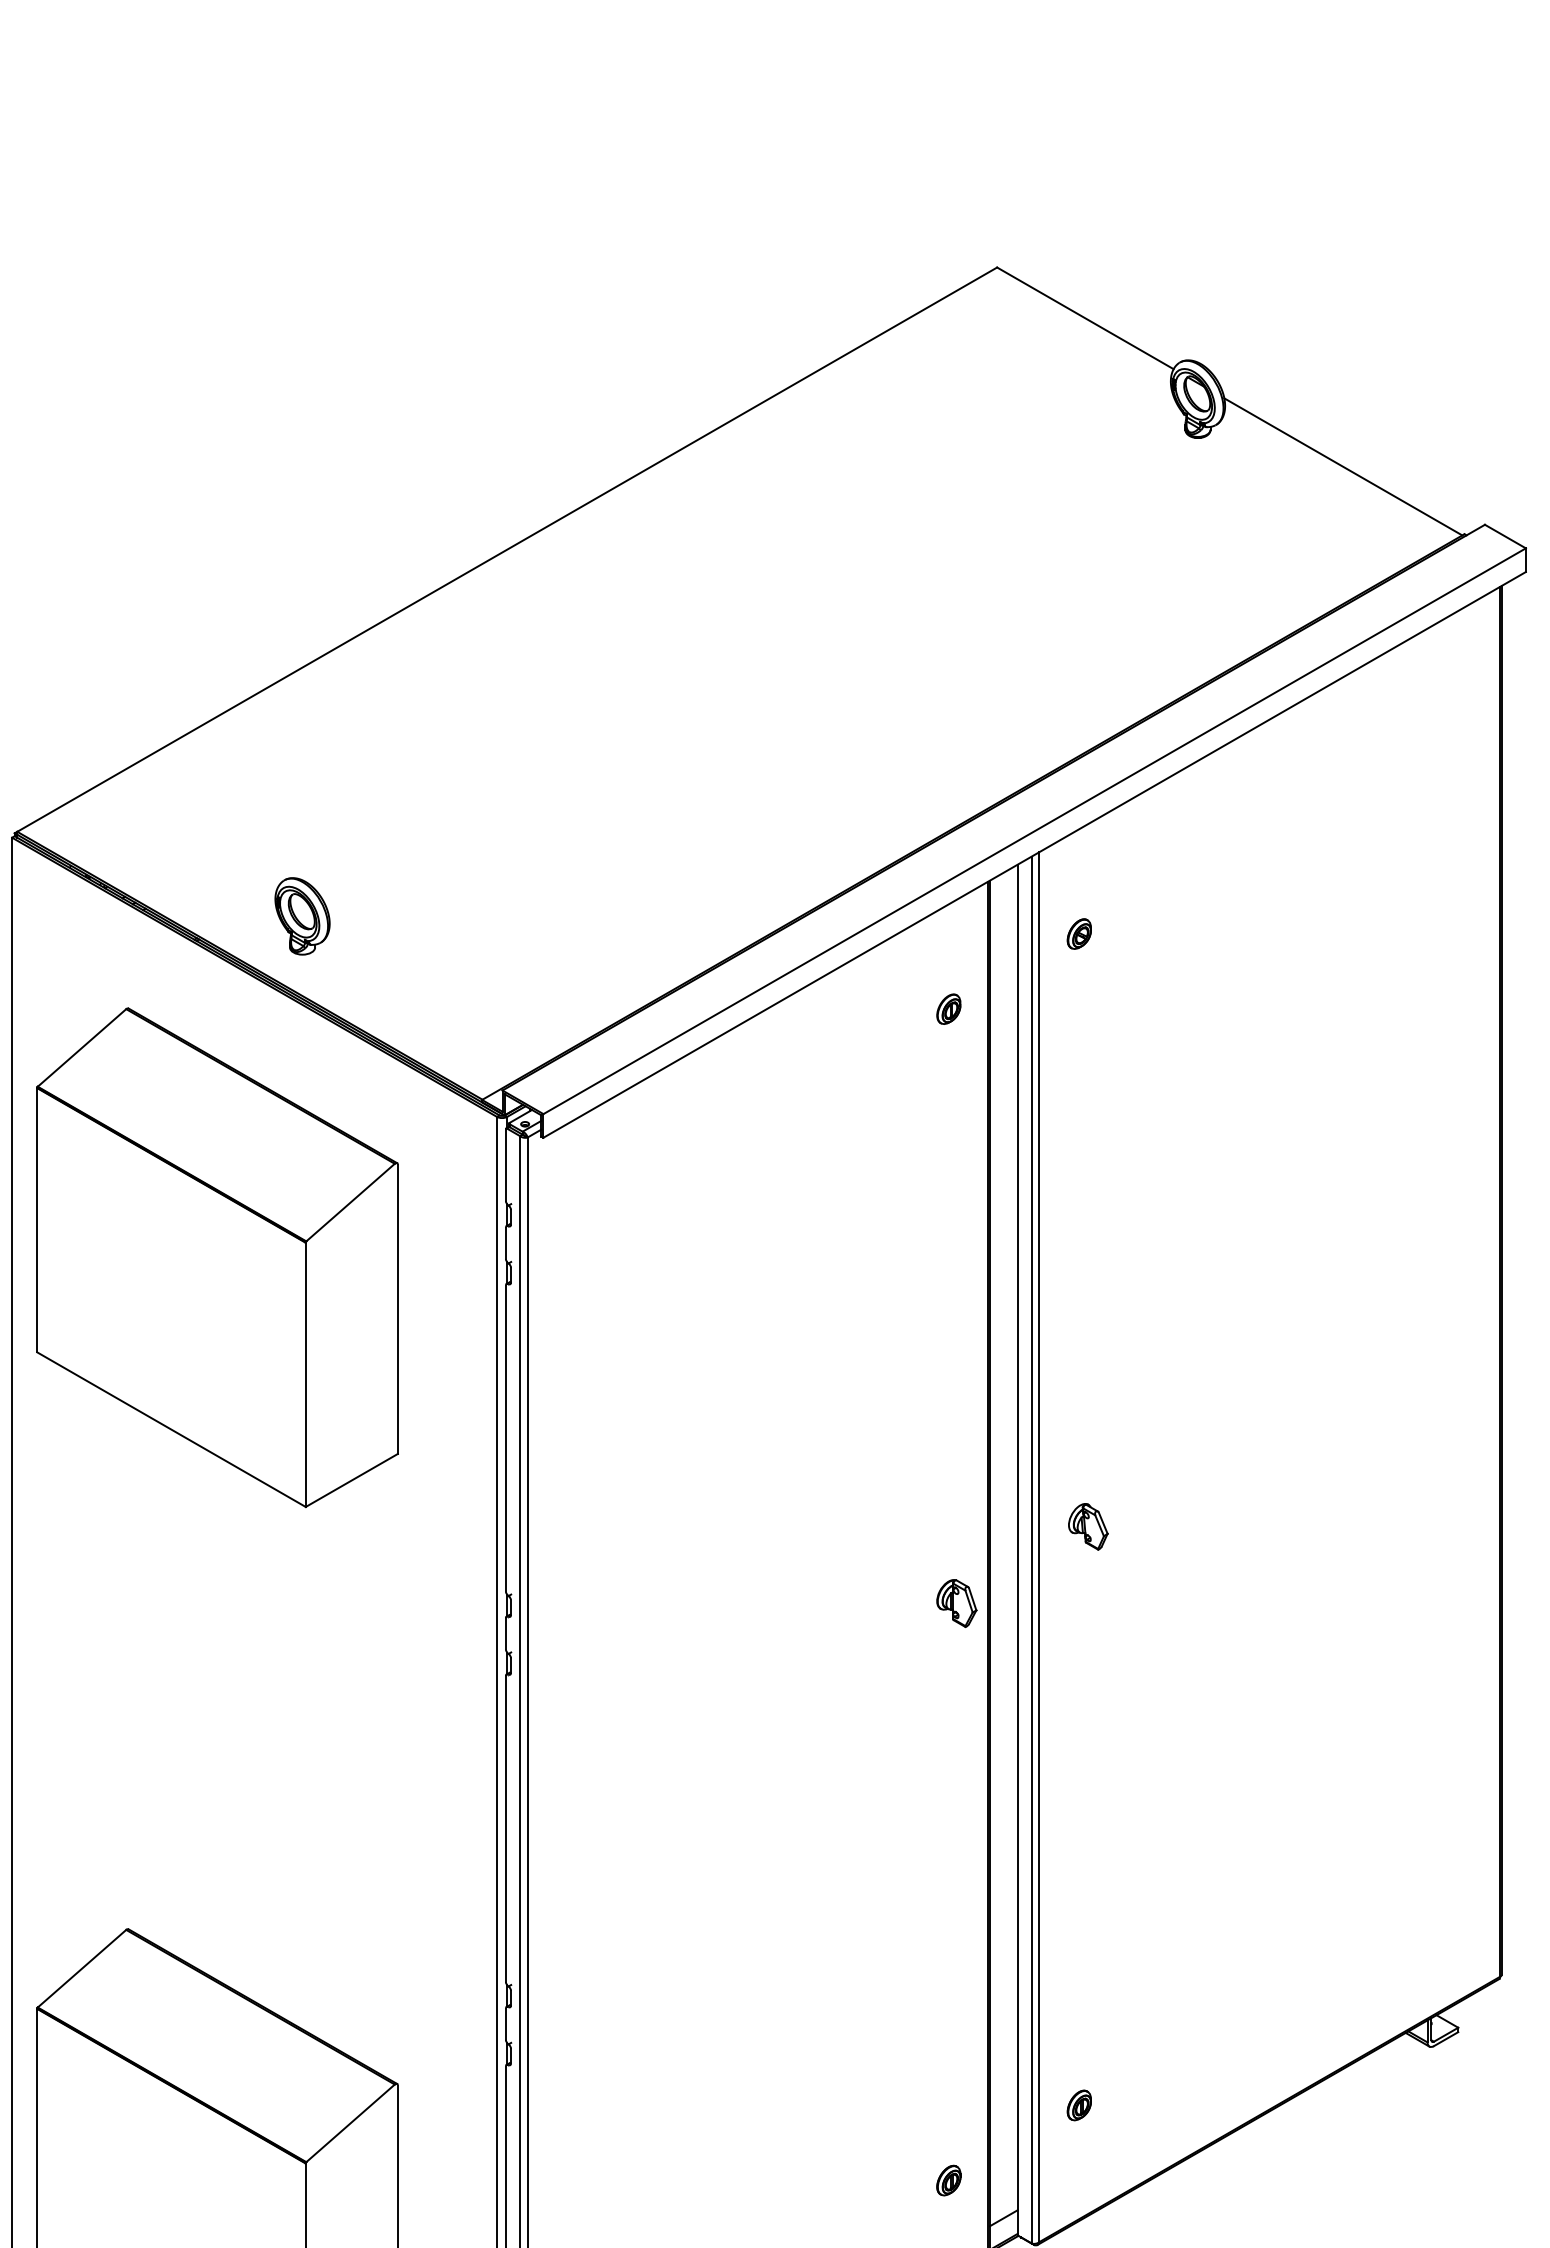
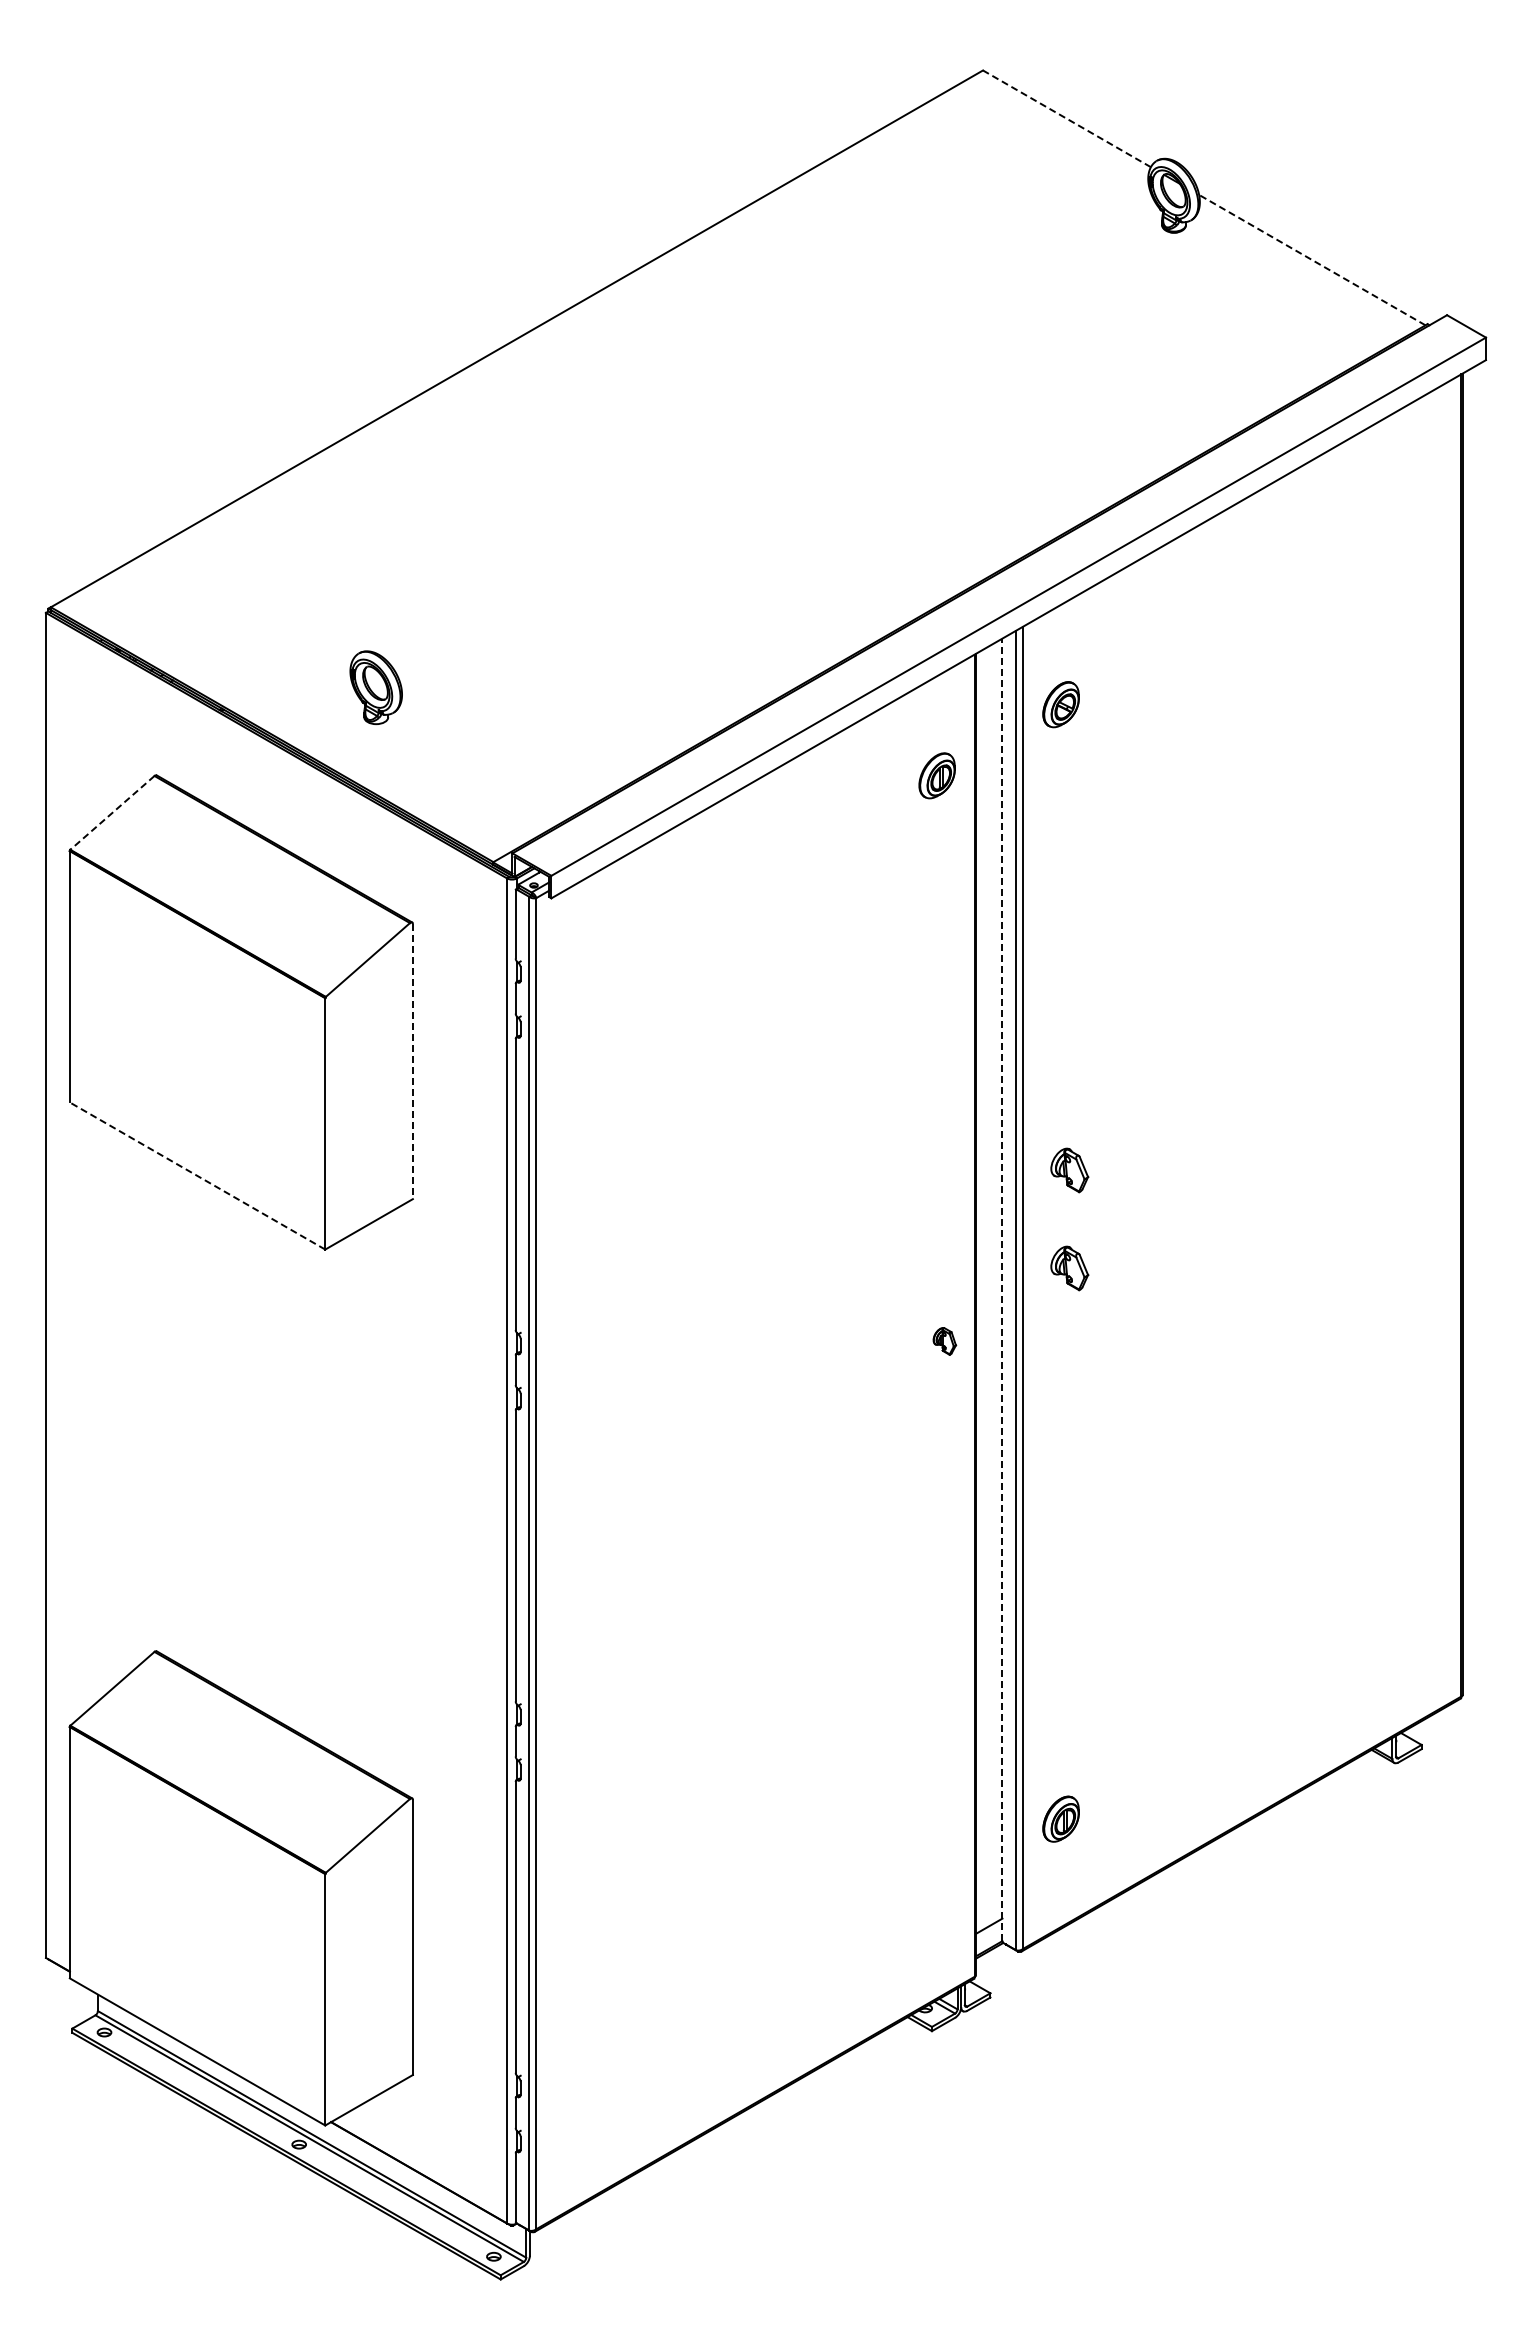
line: (1084, 318) -> (1066, 118), solid -> dashed
line: (1343, 467) -> (1312, 260), solid -> dashed
part: (301, 916) -> (375, 687), moved
part: (1079, 934) -> (1061, 704), size x1.6
part: (948, 1009) -> (936, 776), size x1.6
line: (82, 1047) -> (112, 812), solid -> dashed
line: (397, 1309) -> (412, 1061), solid -> dashed
part: (1088, 1423) -> (1069, 1170), added
line: (171, 1429) -> (197, 1175), solid -> dashed
line: (1017, 1548) -> (1002, 1289), solid -> dashed
part: (956, 1603) -> (944, 1341), size x0.6
part: (1079, 2105) -> (1061, 1818), size x1.6
part: (949, 2180) -> (937, 1890), removed

